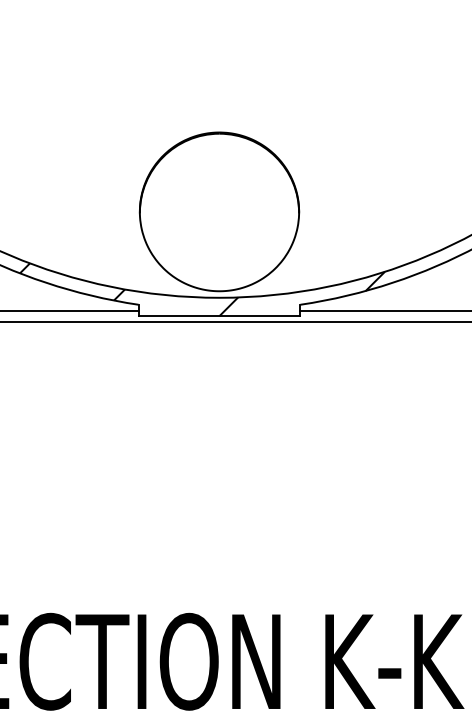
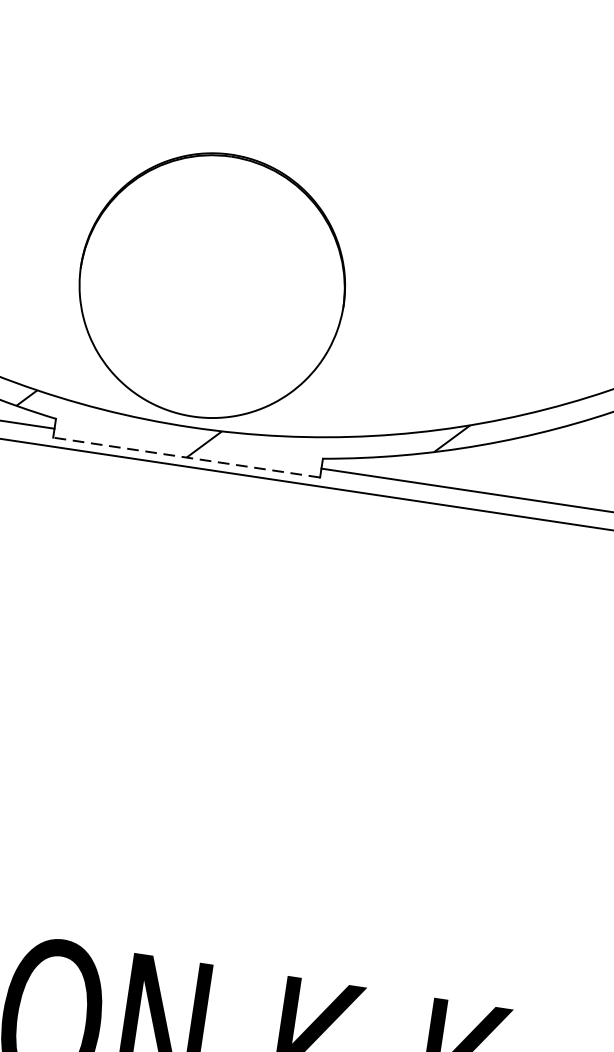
line: (219, 316) -> (186, 458), solid -> dashed

